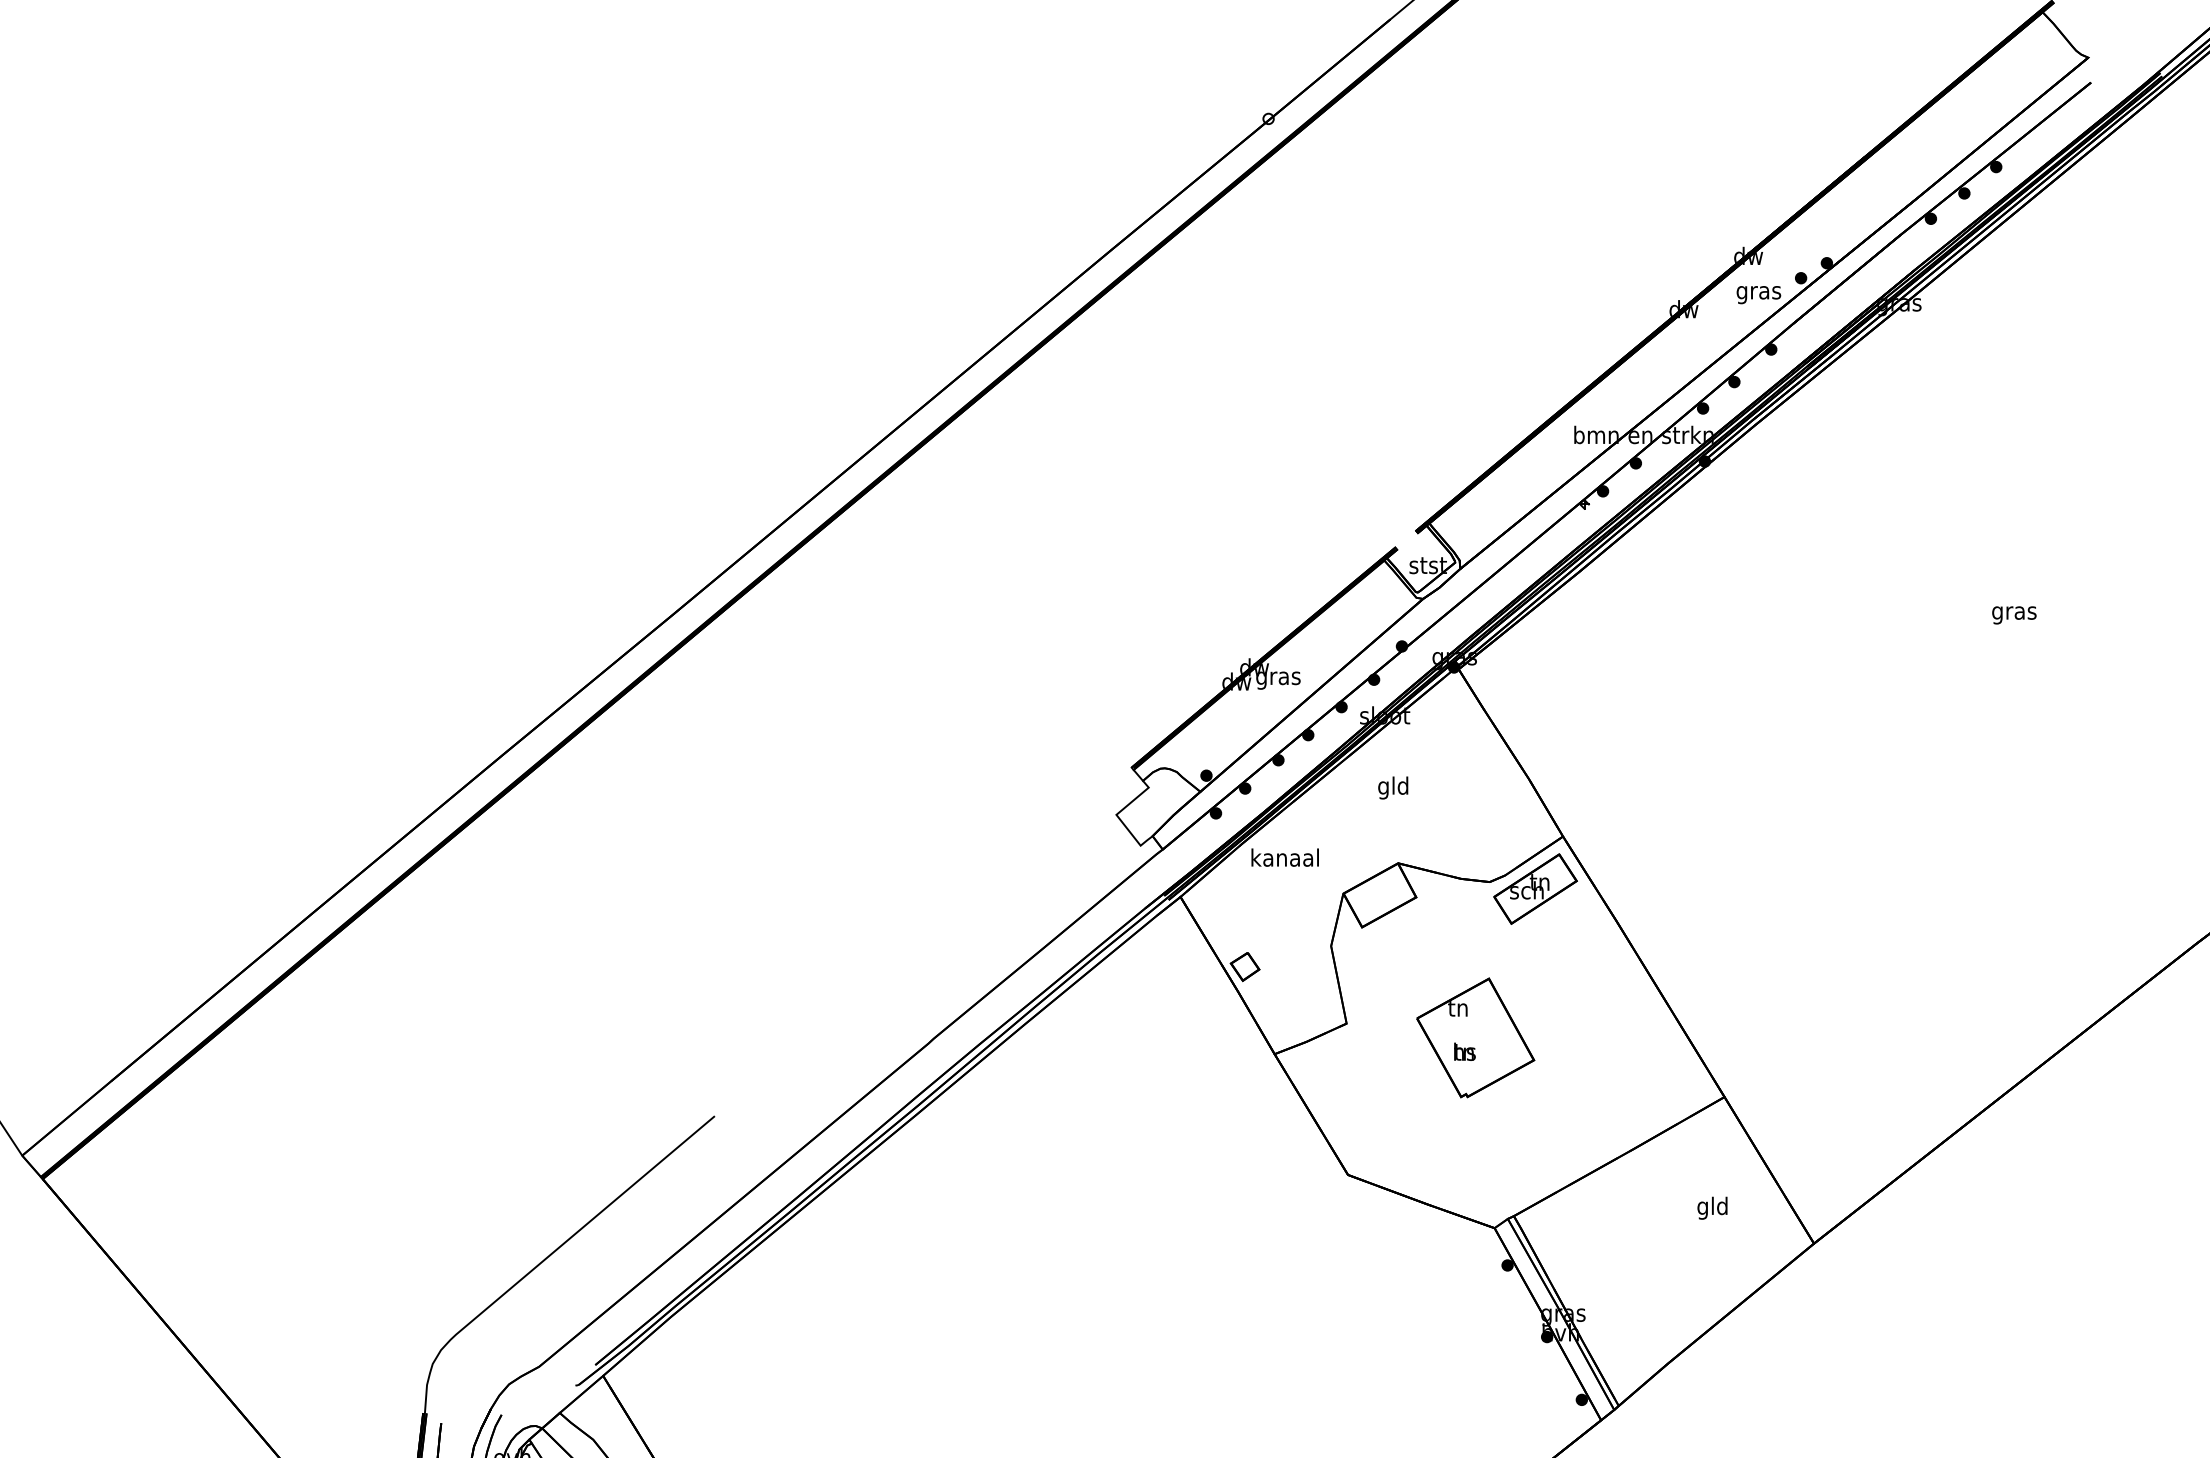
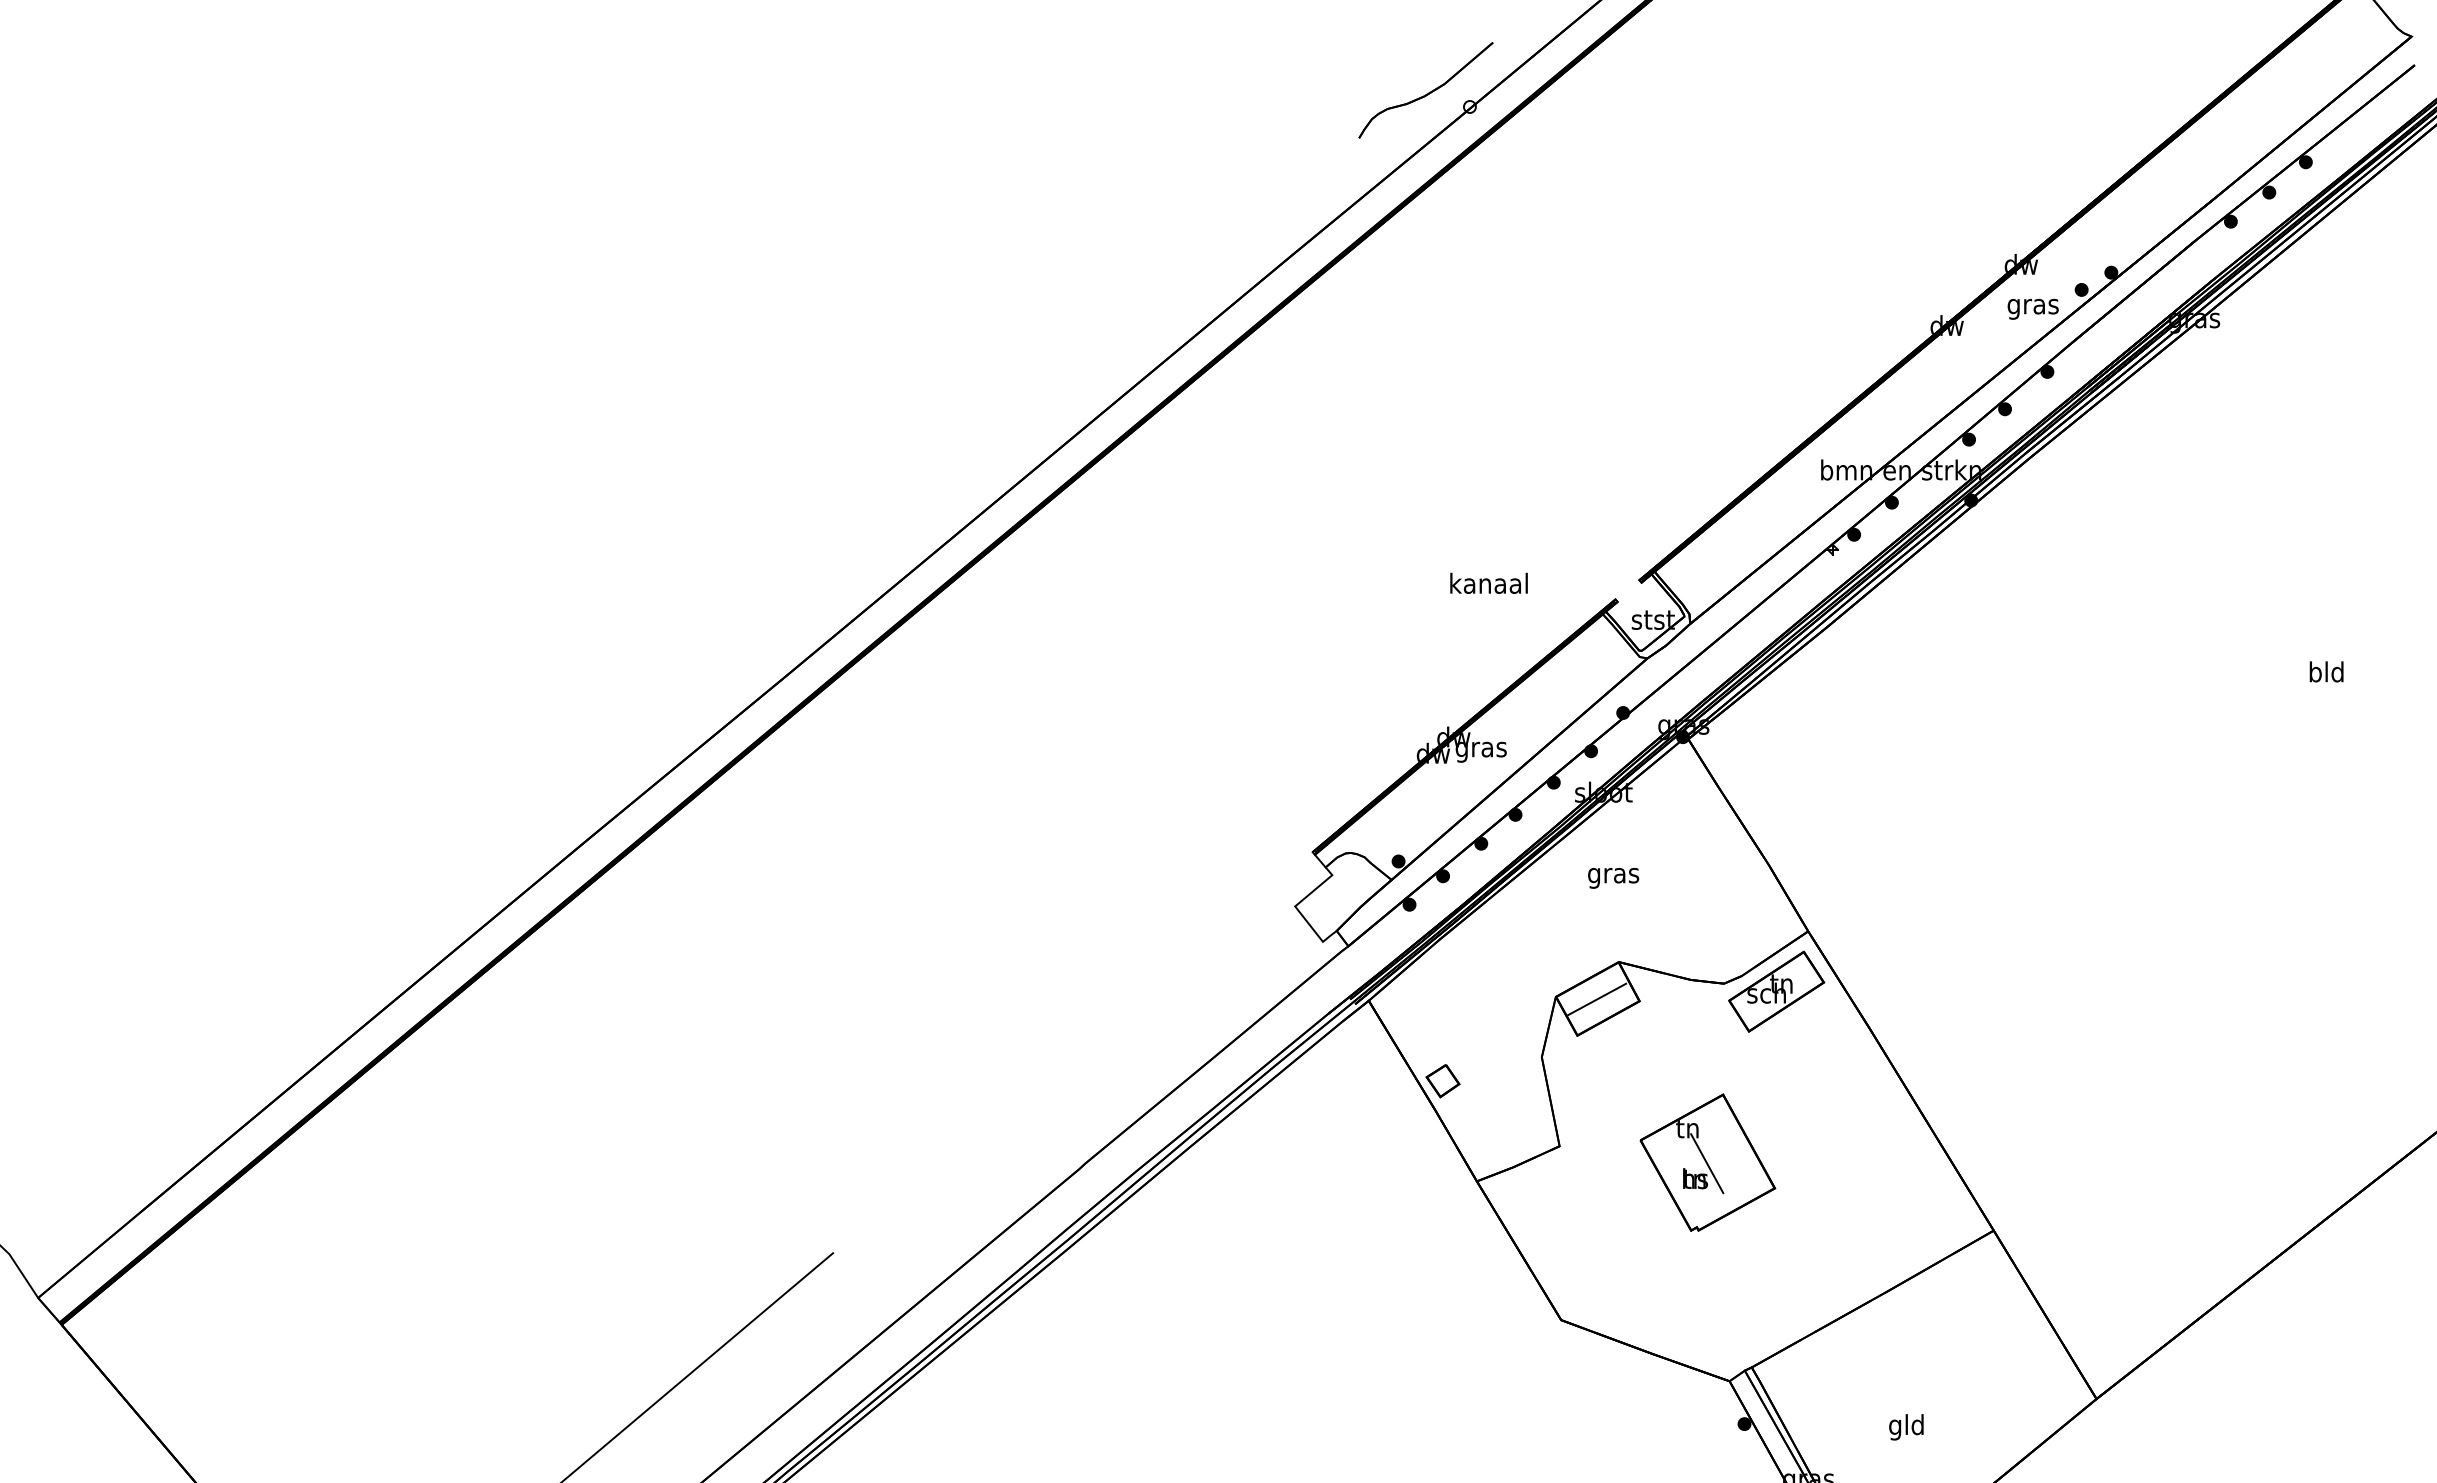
part: (1230, 104) -> (1426, 90), added
text: (2014, 612) -> (2326, 673), gras -> bld
text: (1393, 787) -> (1613, 875), gld -> gras
text: (1284, 857) -> (1488, 583), moved
line: (1379, 895) -> (1597, 999), added
line: (1475, 1038) -> (1707, 1163), added
text: (1712, 1207) -> (1906, 1426), moved

